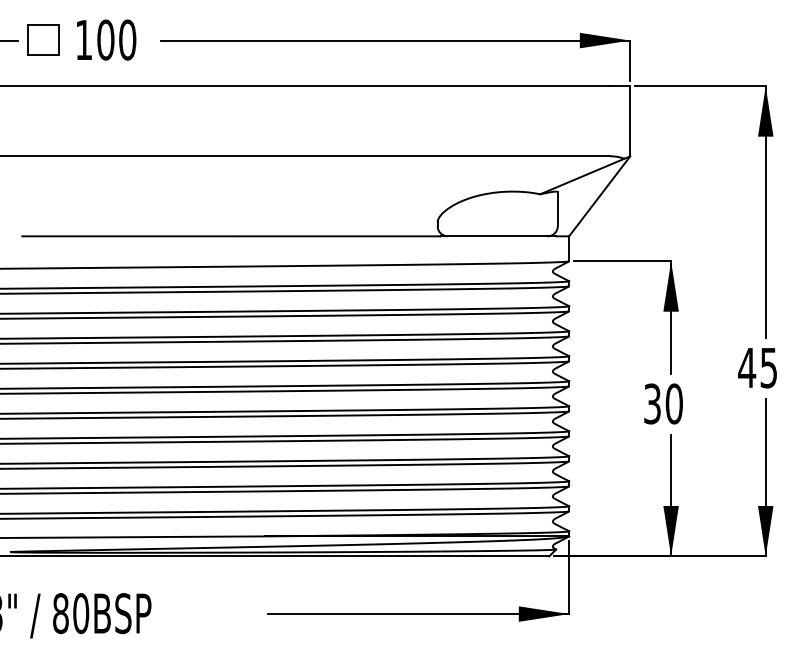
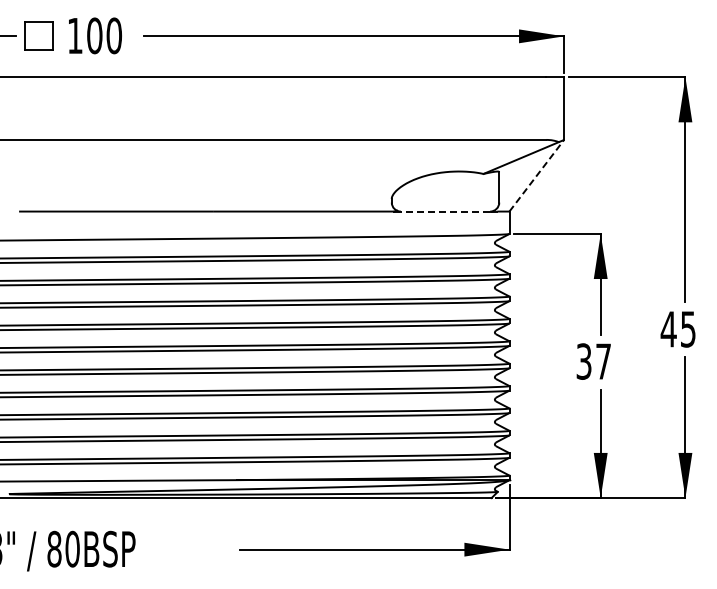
line: (600, 196) -> (537, 175), solid -> dashed
line: (497, 236) -> (445, 211), solid -> dashed
text: (674, 403) -> (603, 361), 30 -> 37

